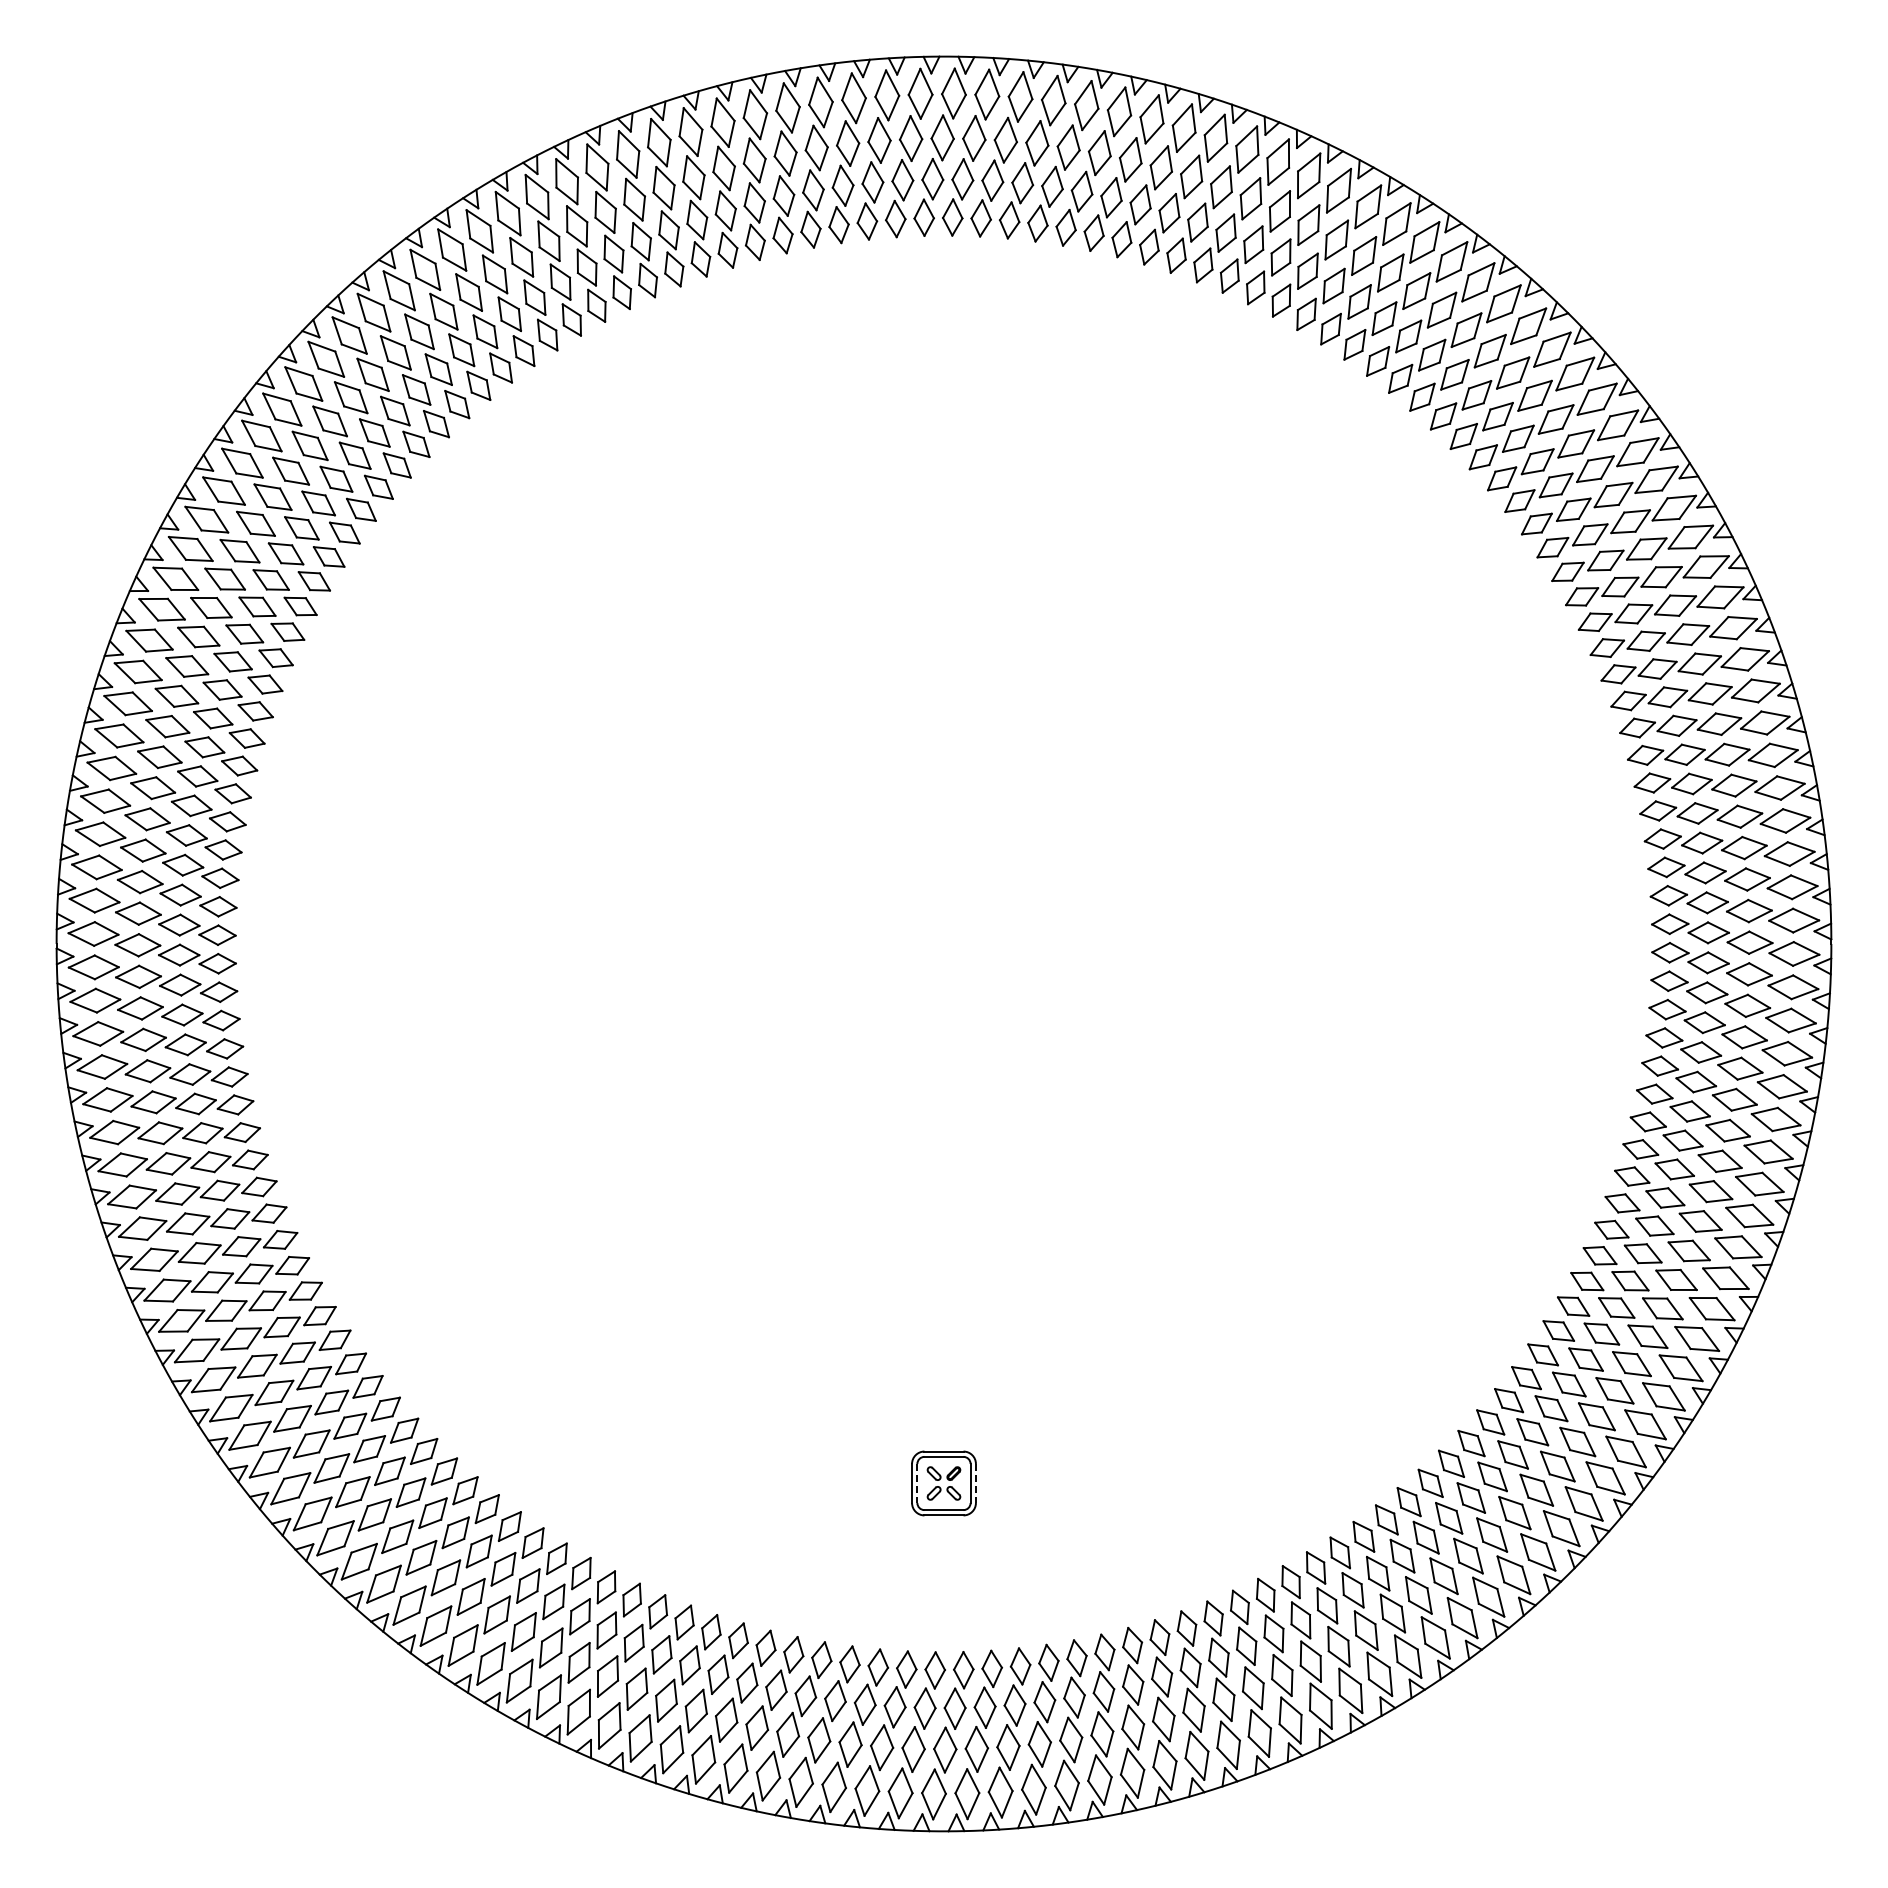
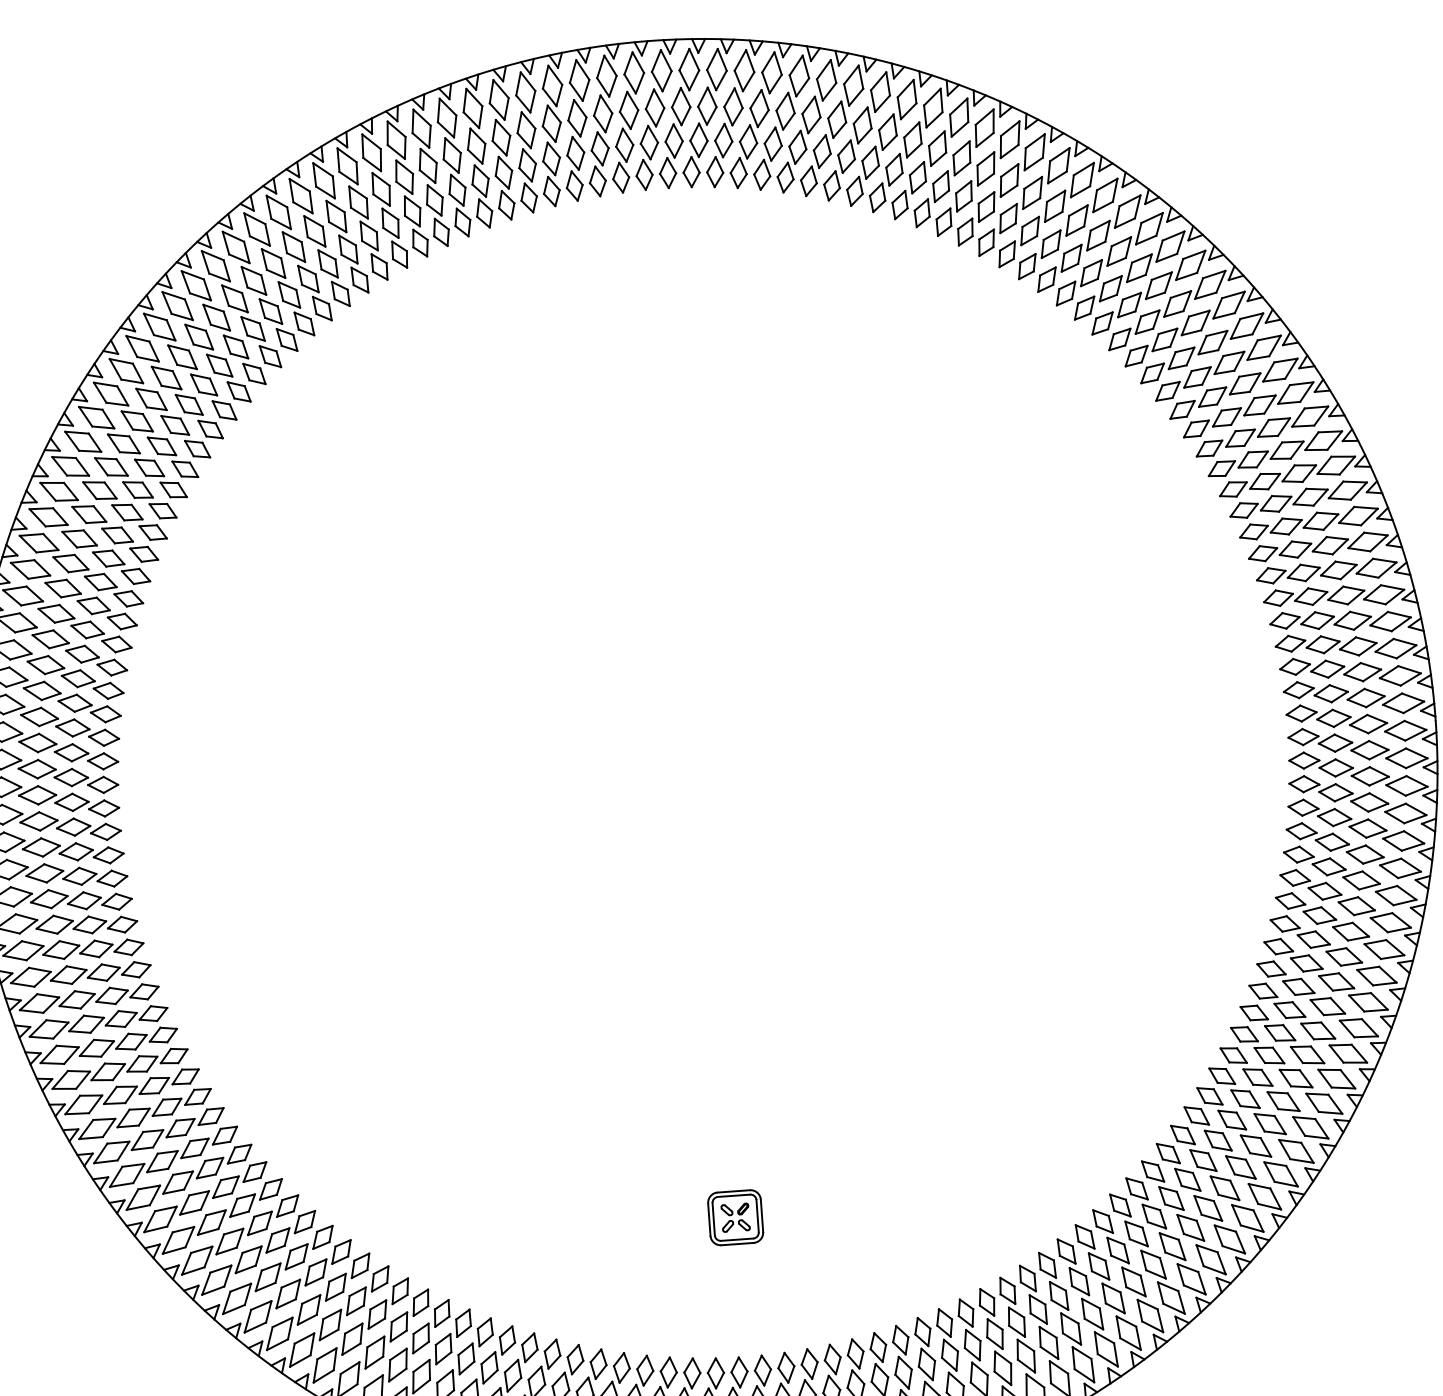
line: (917, 1483) -> (713, 1219), dashed -> solid
line: (975, 1483) -> (761, 1215), dashed -> solid

